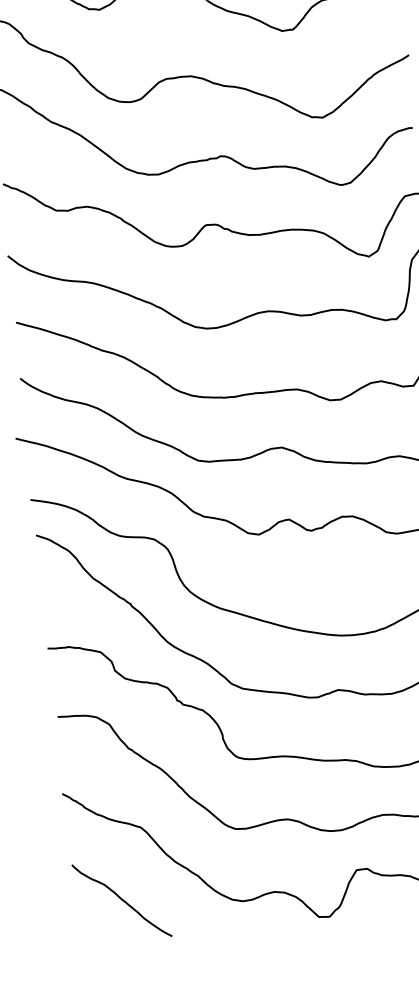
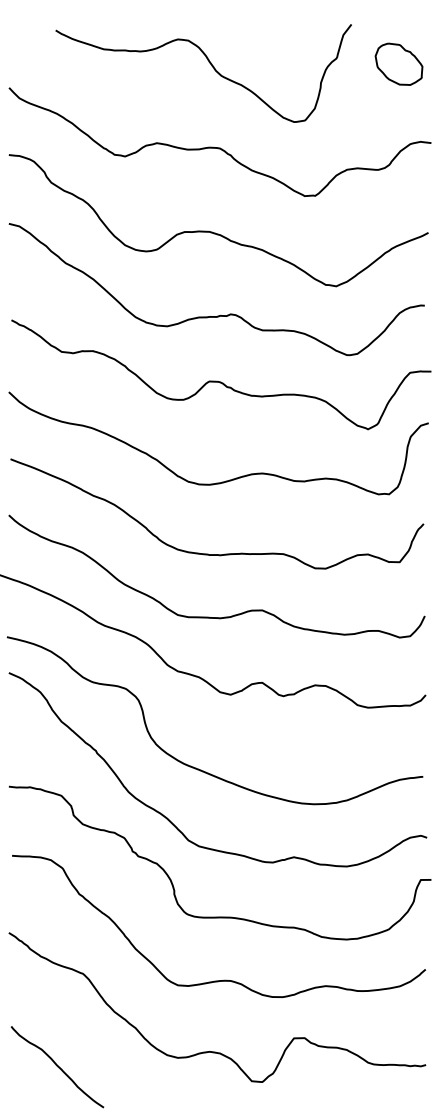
curve: (122, 901) -> (57, 1067), moved

